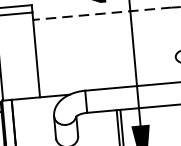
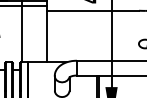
line: (101, 13) -> (92, 10), dashed -> solid

